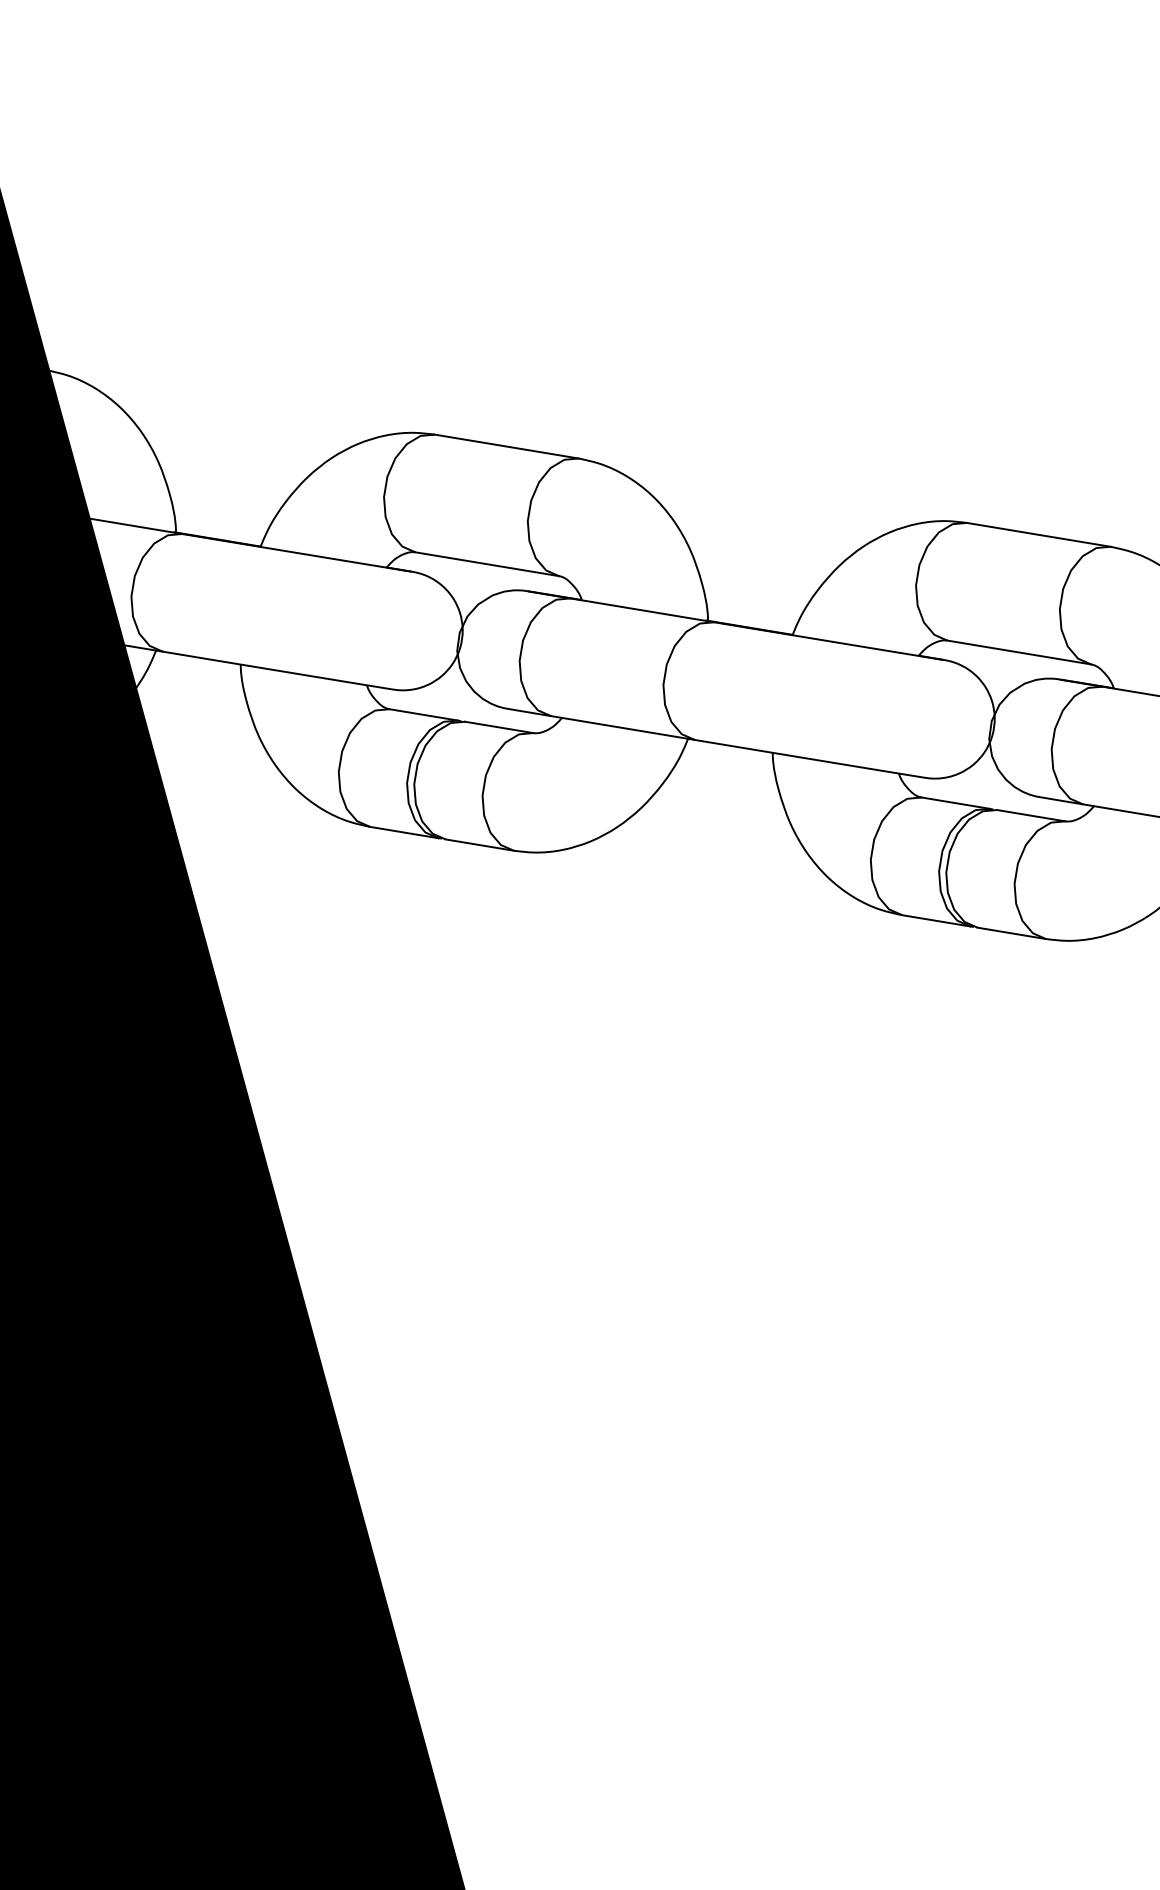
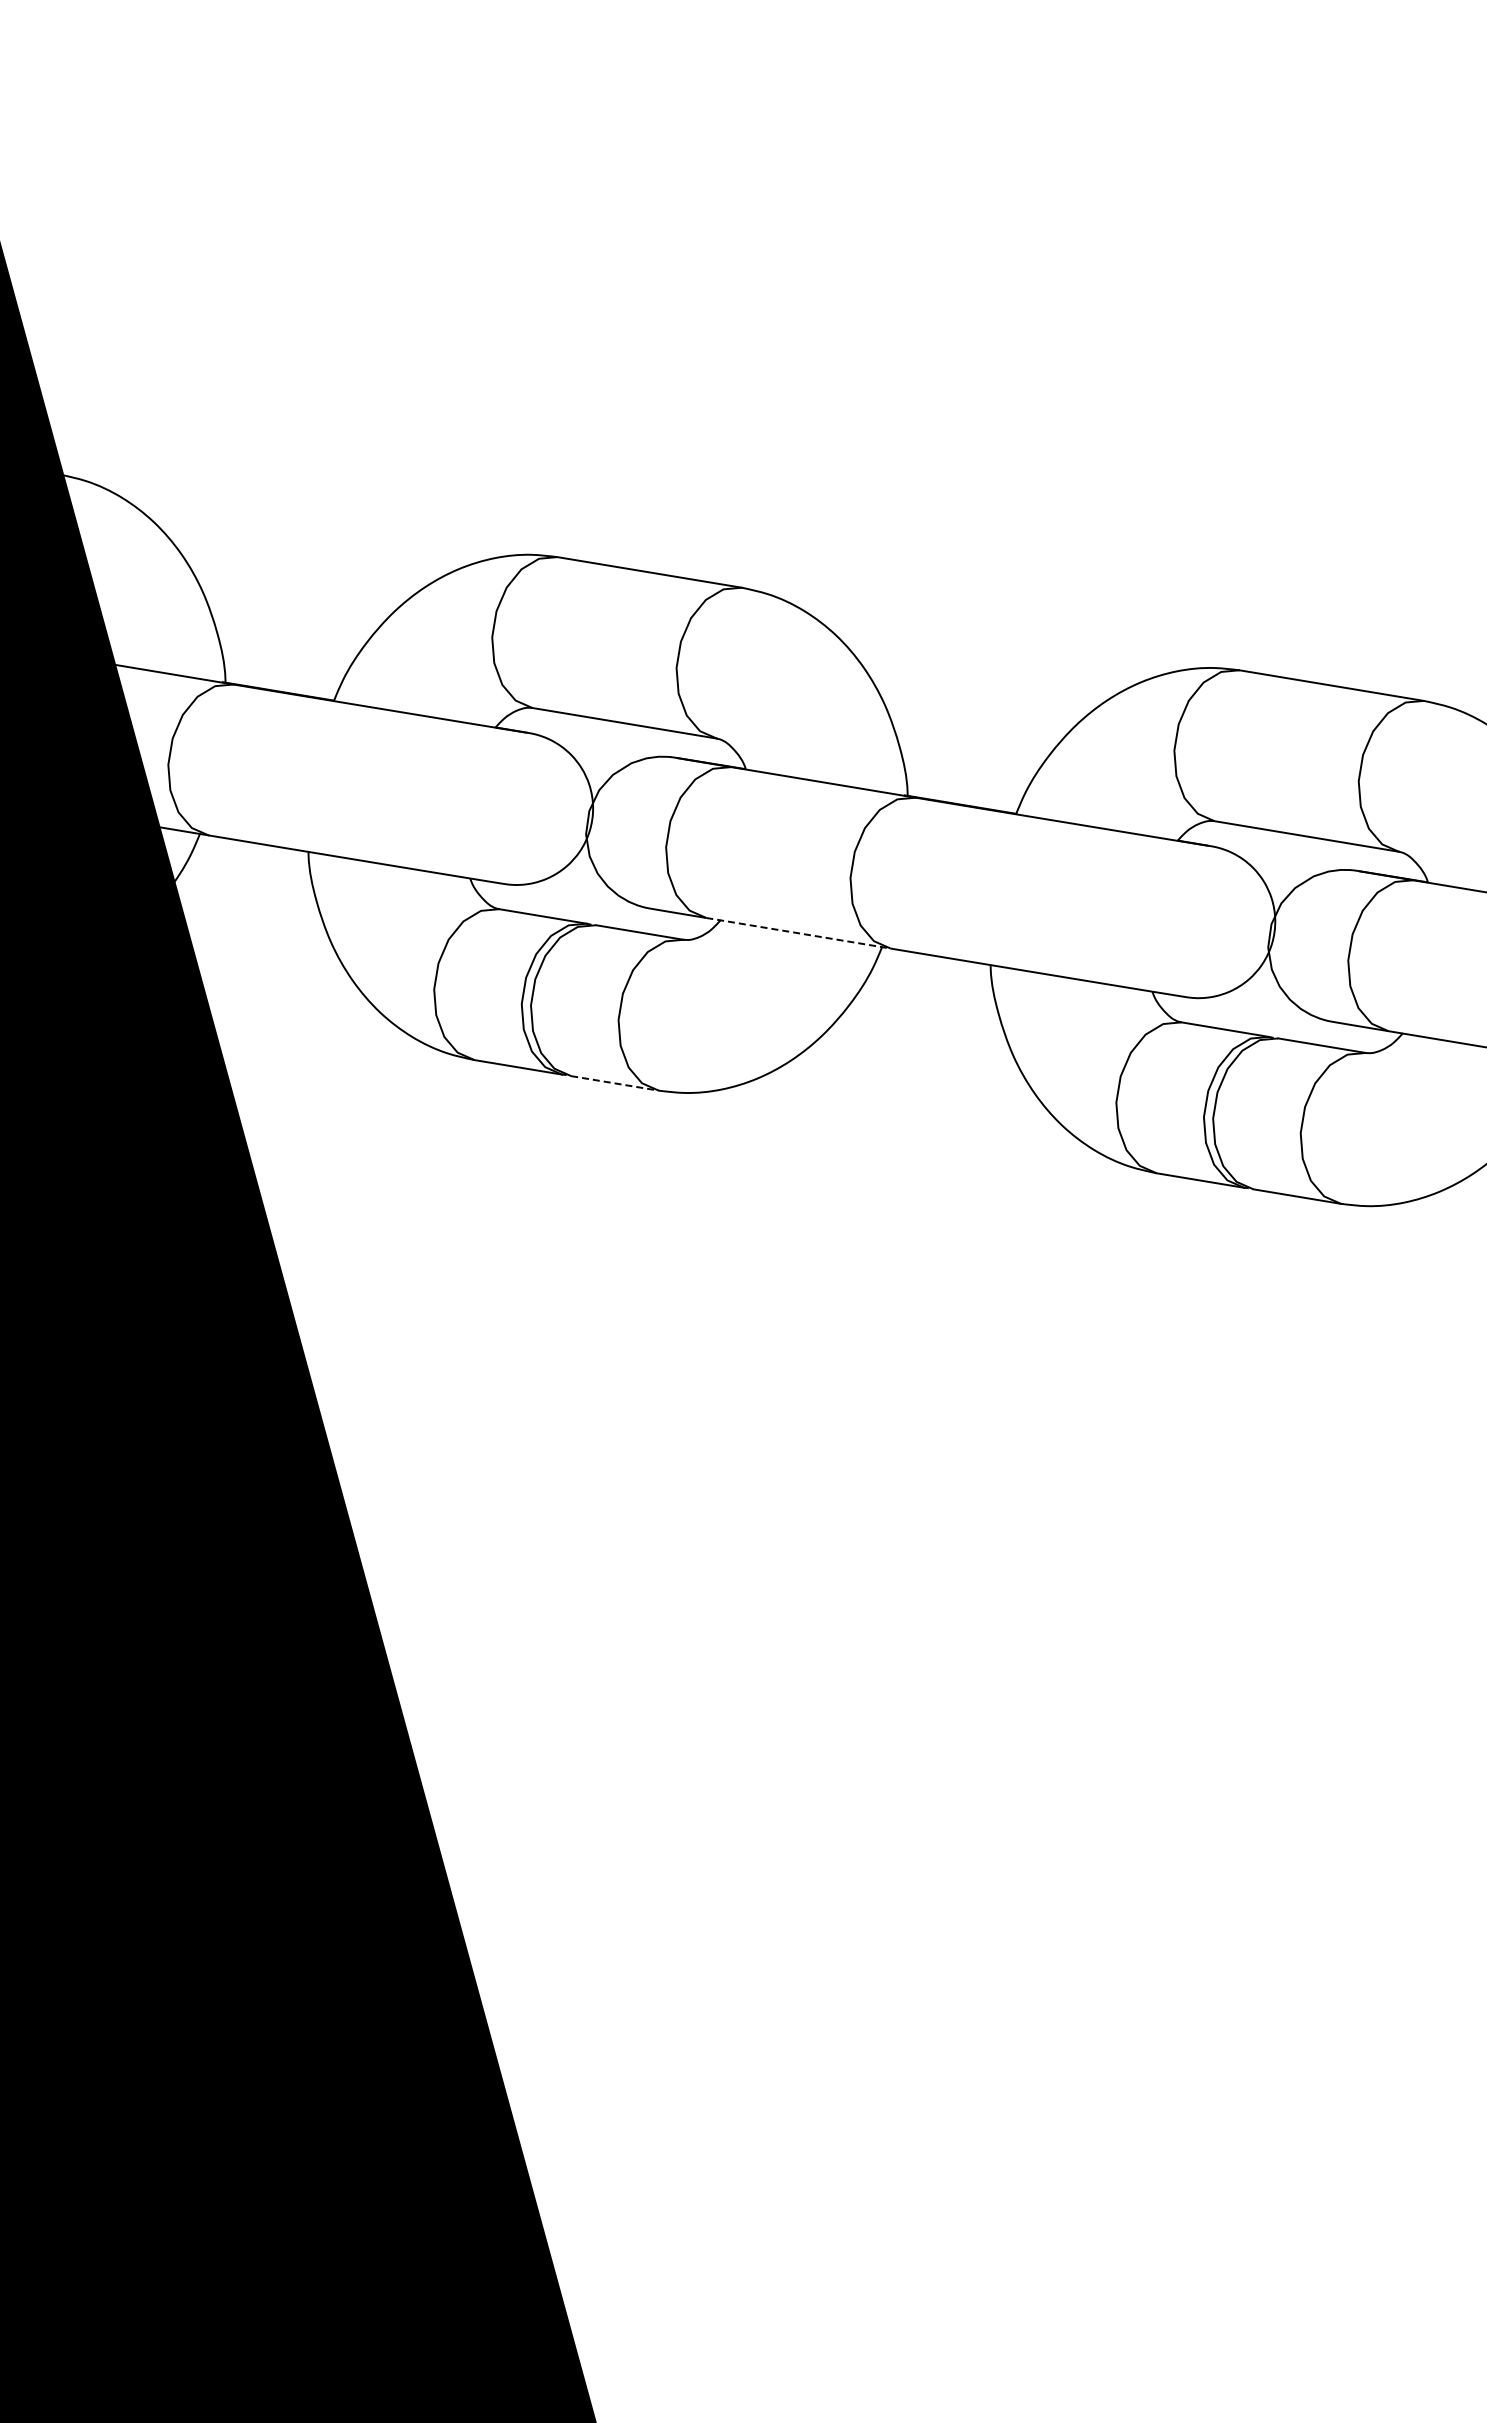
line: (622, 728) -> (798, 933), solid -> dashed
line: (480, 845) -> (615, 1083), solid -> dashed

